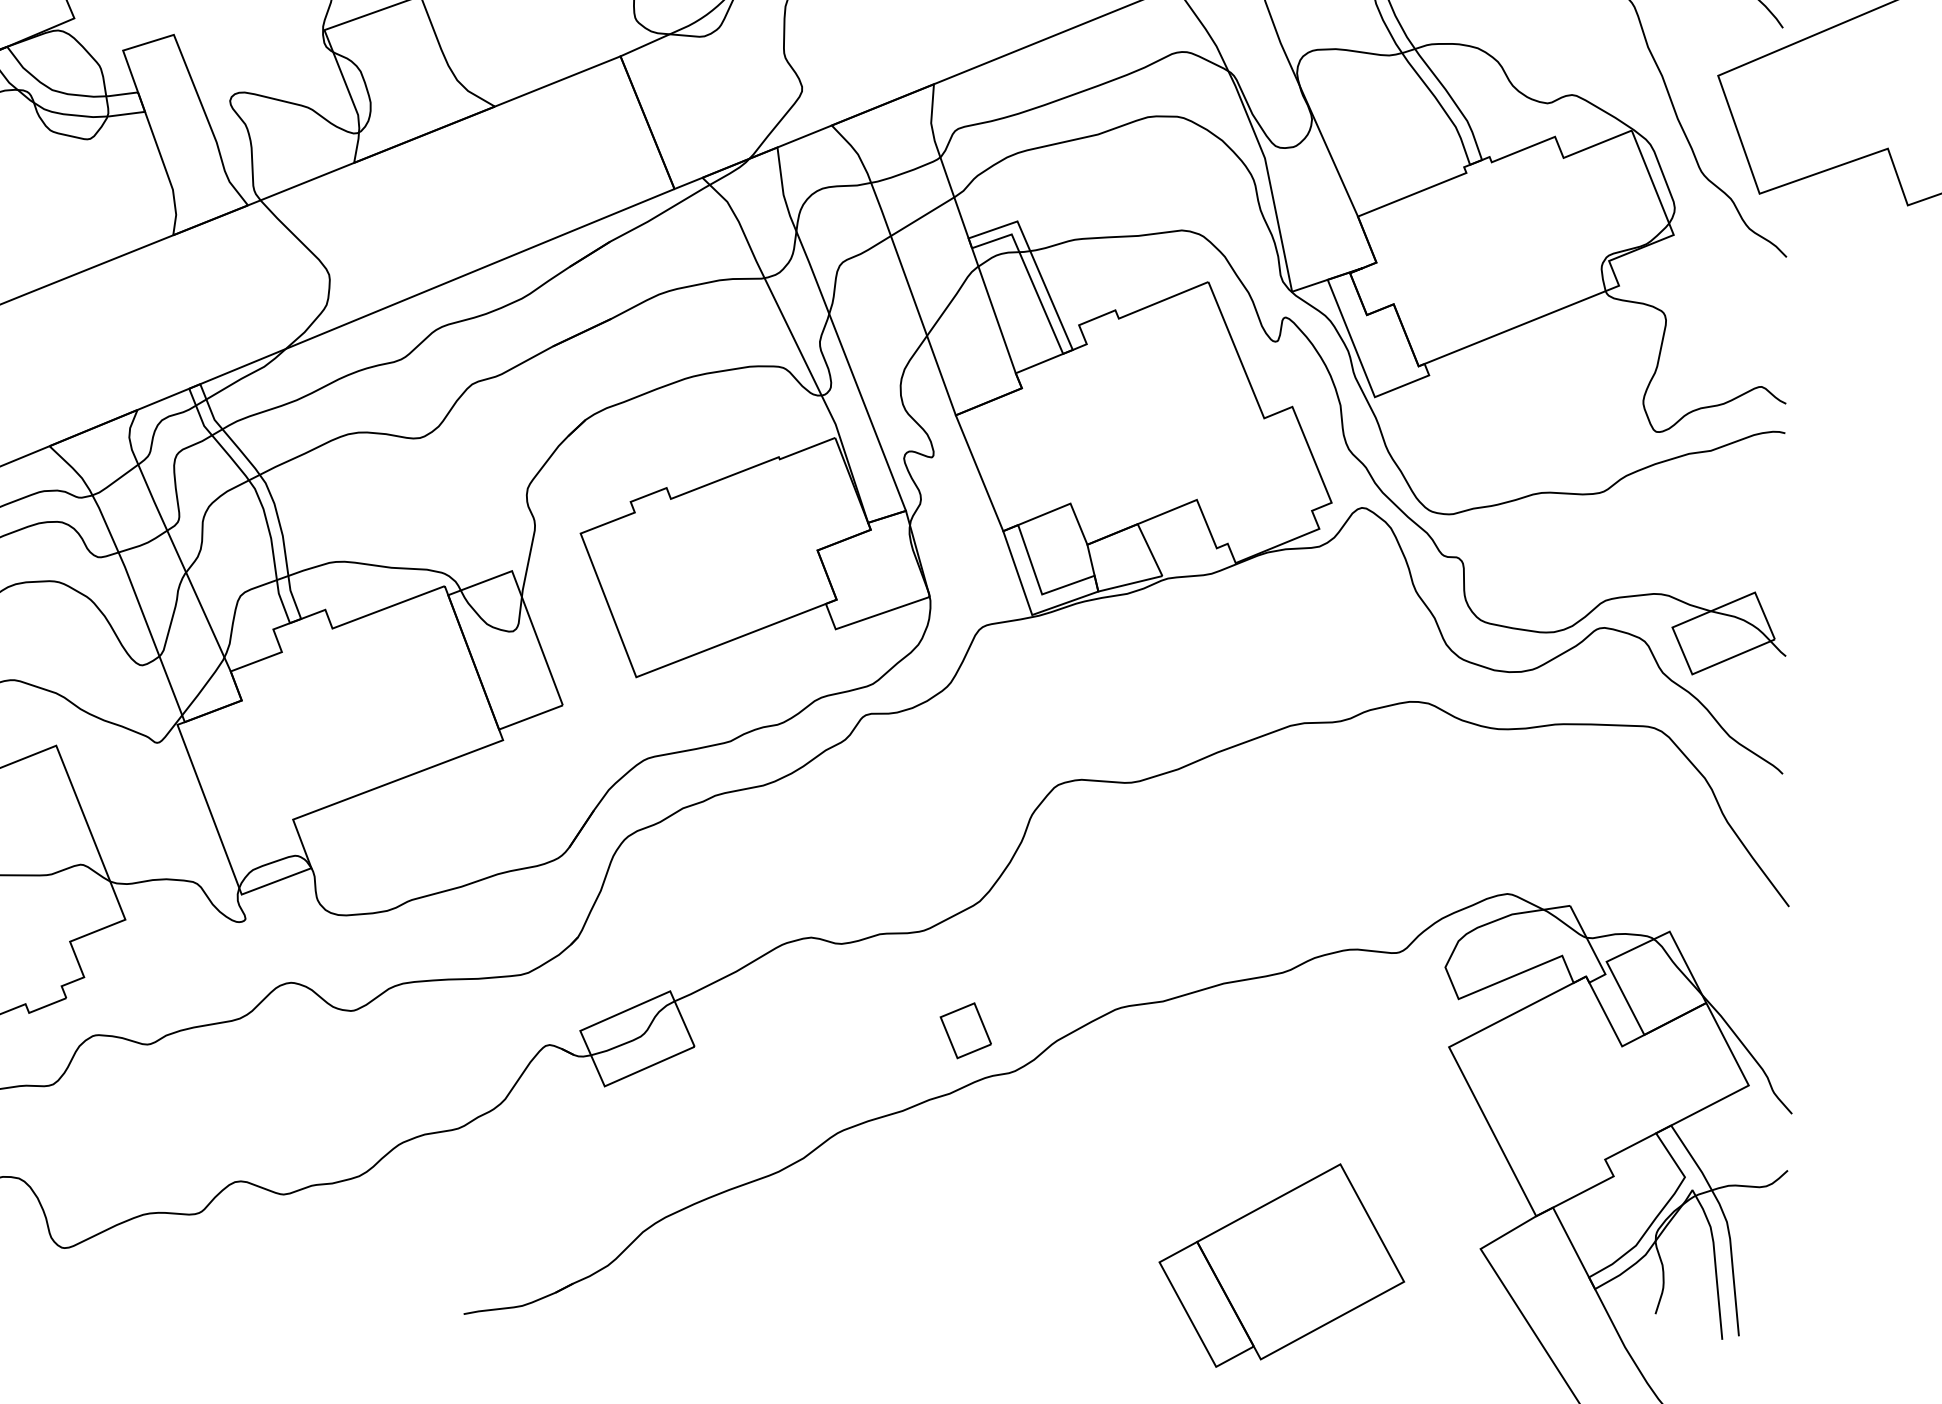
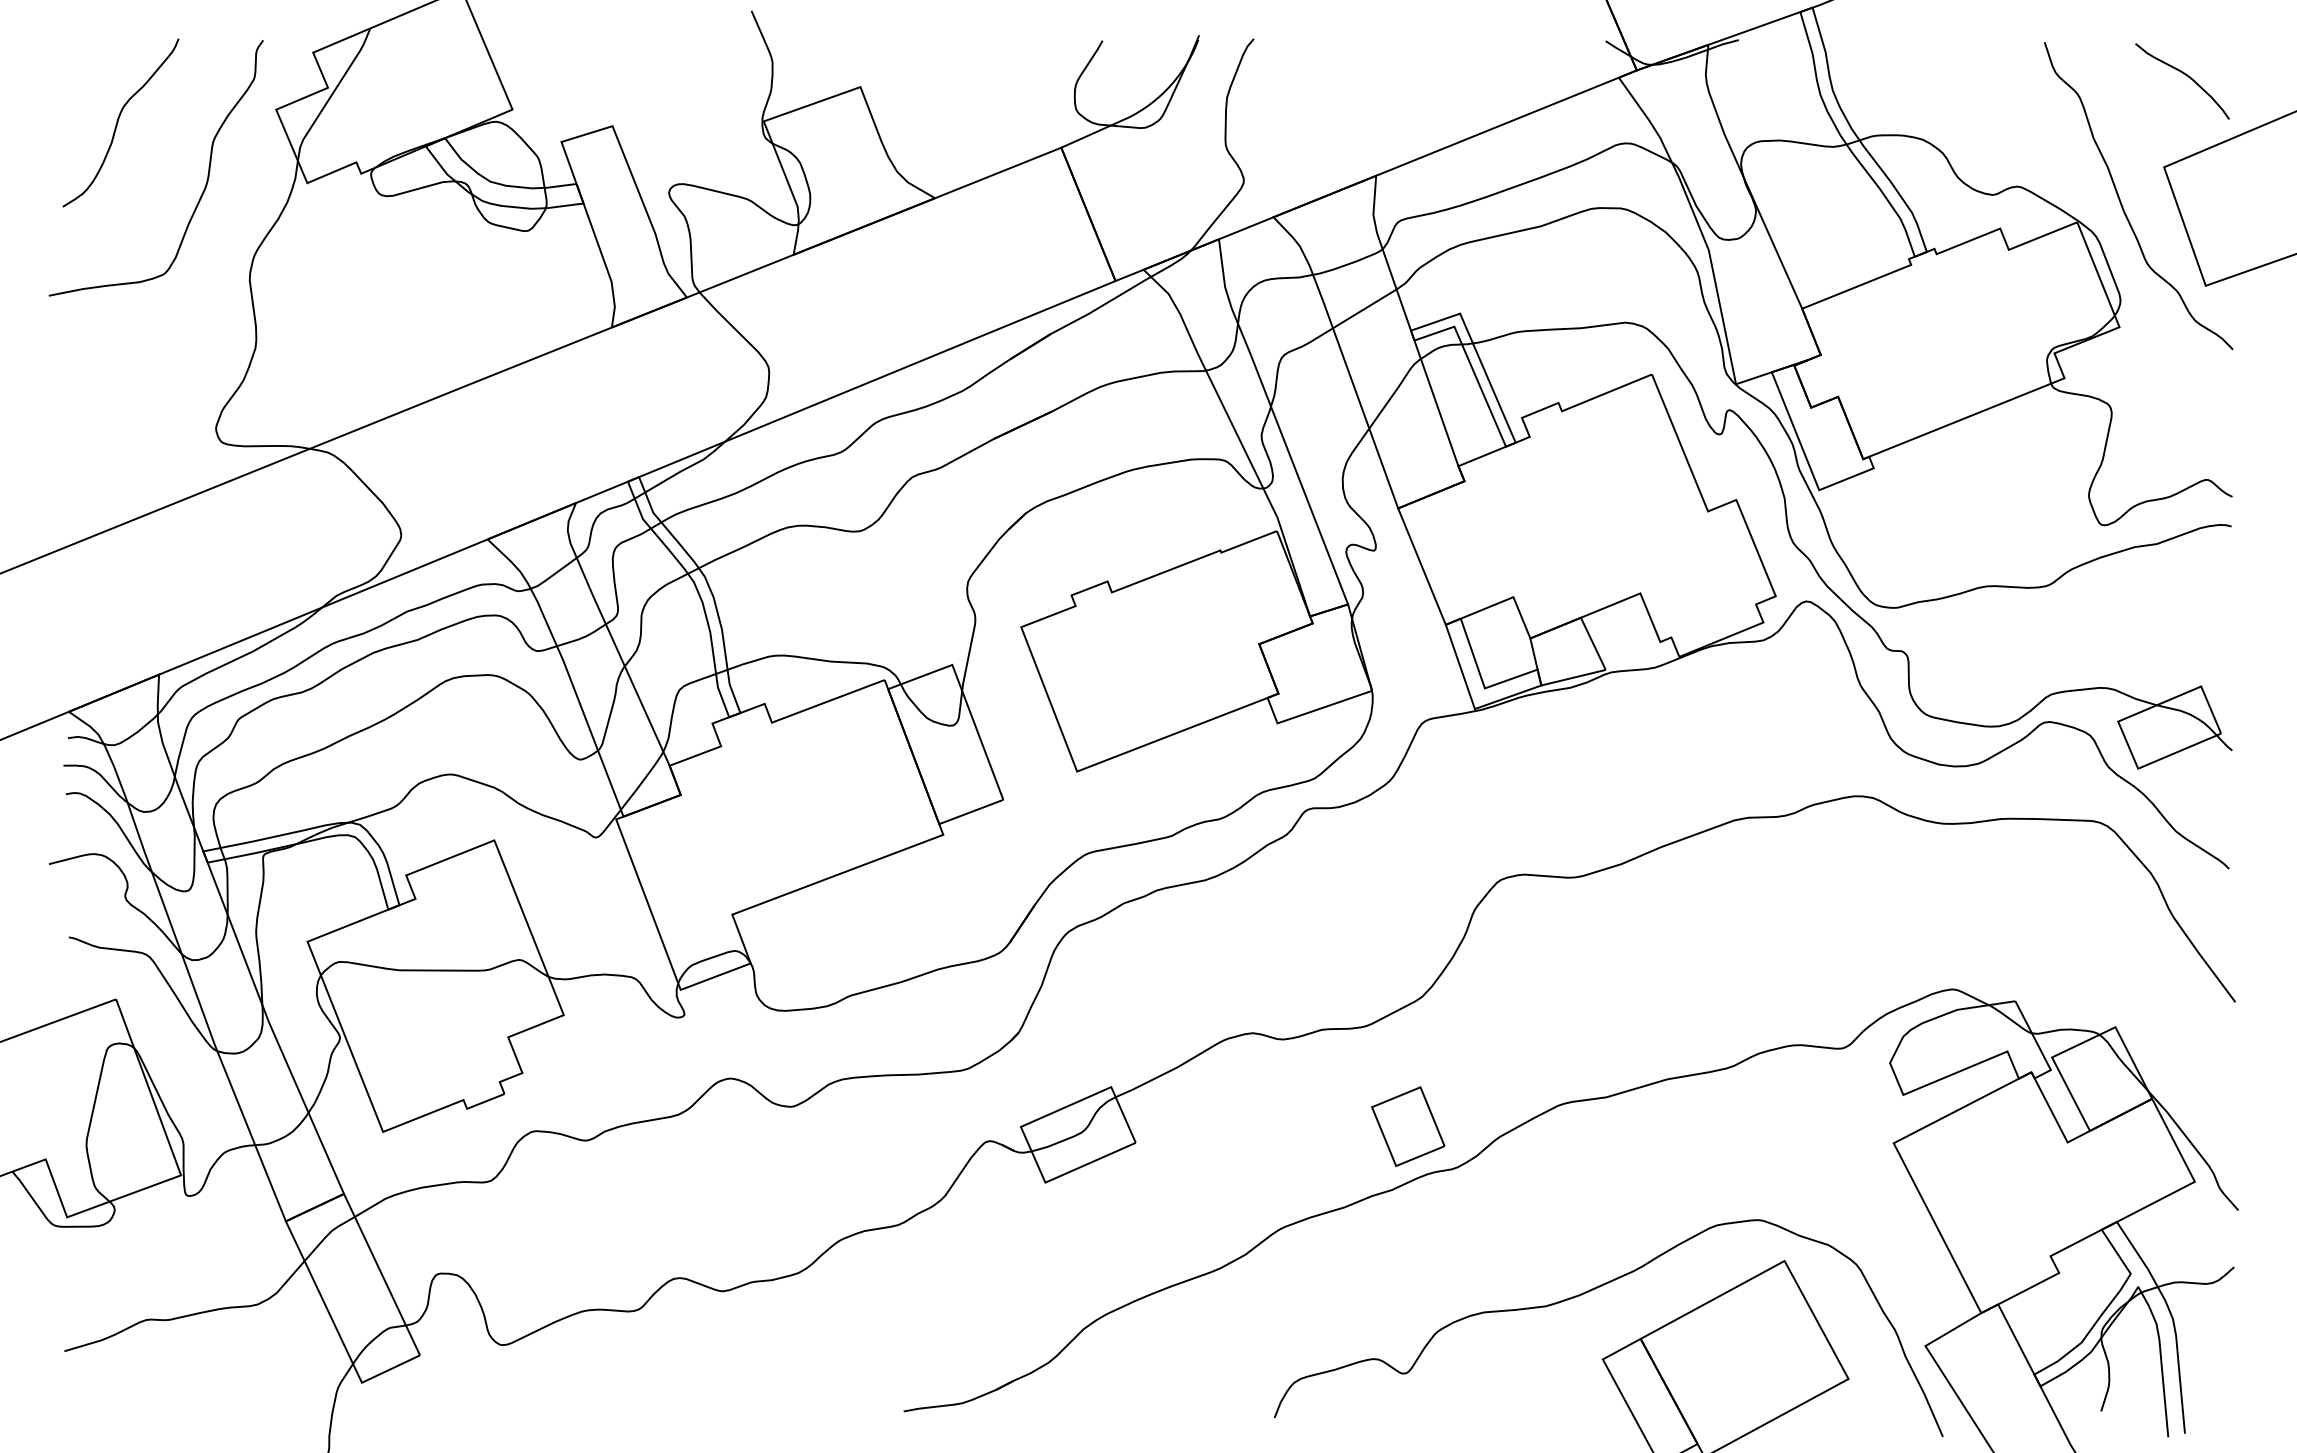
part: (966, 1030) -> (1408, 1126), size x1.43
curve: (1150, 1193) -> (1593, 1290), added

